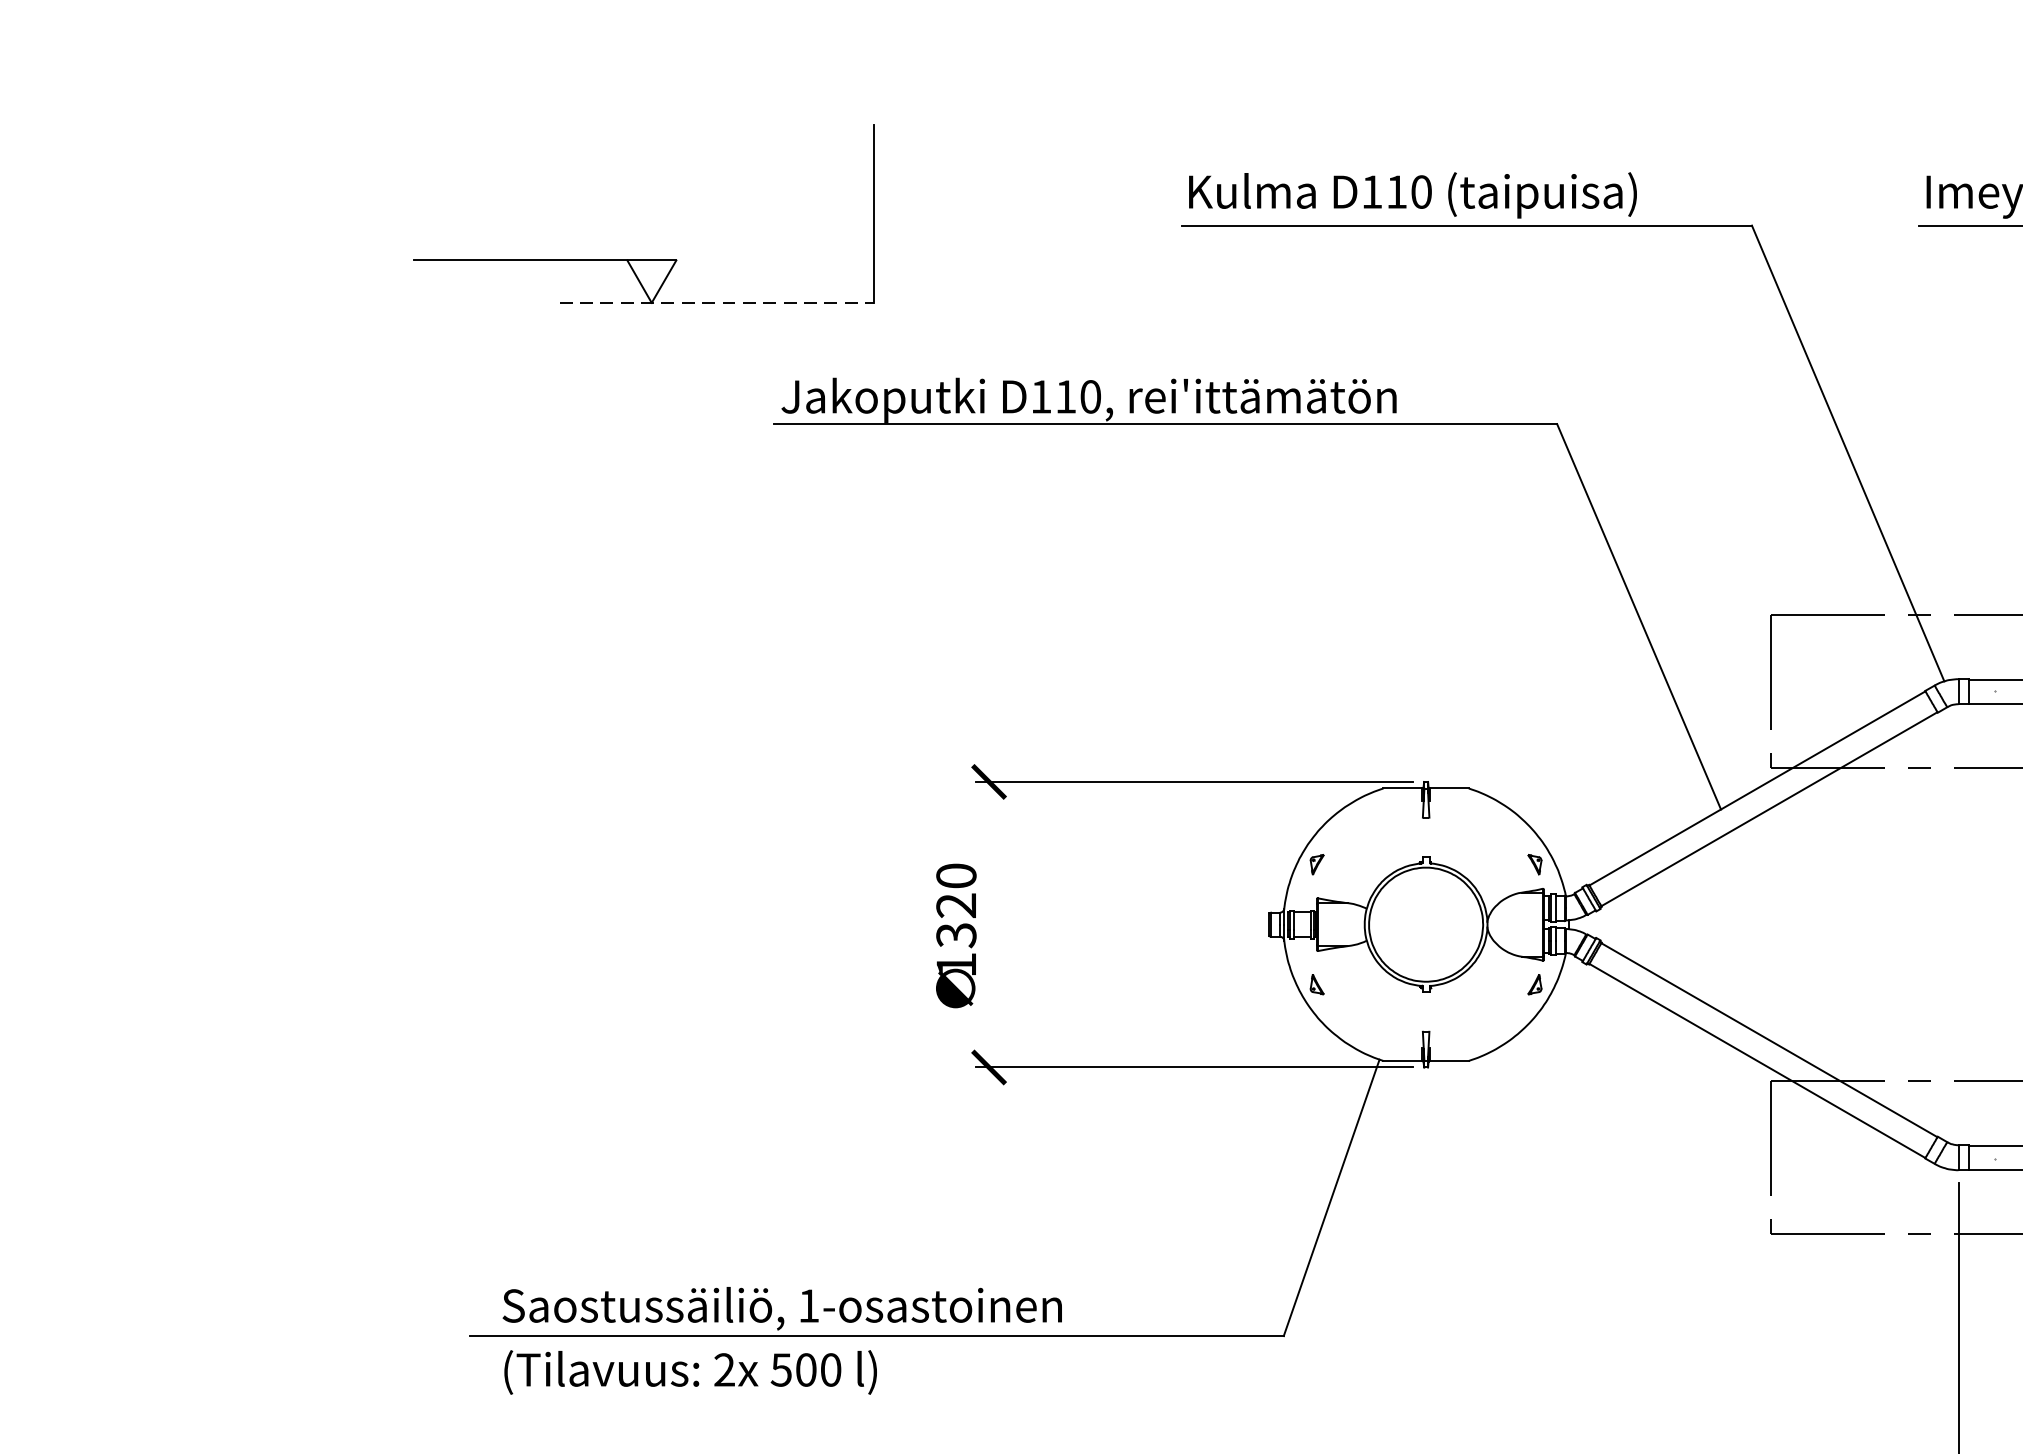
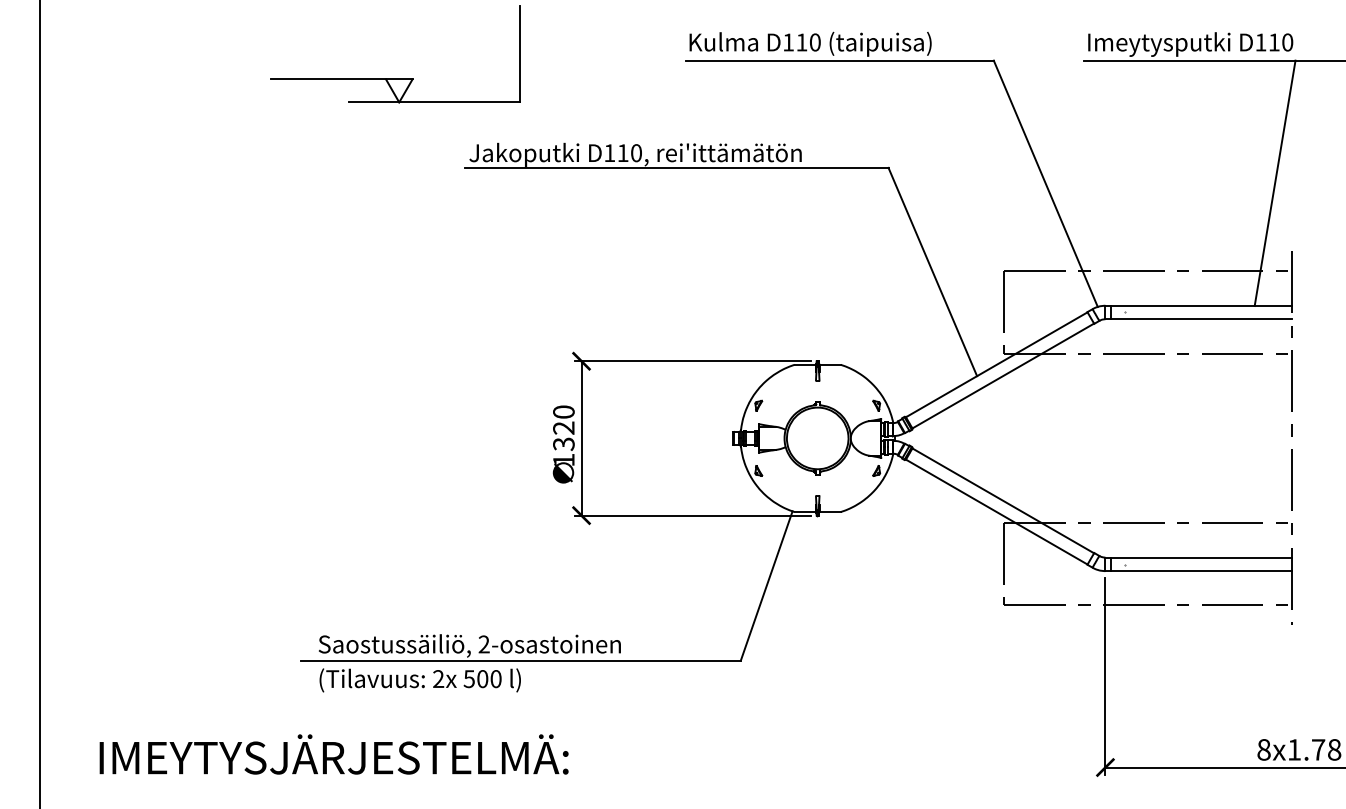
line: (718, 303) -> (435, 102), dashed -> solid
line: (988, 924) -> (581, 438), added
text: (807, 1306) -> (483, 644), 1-osastoinen -> 2-osastoinen

